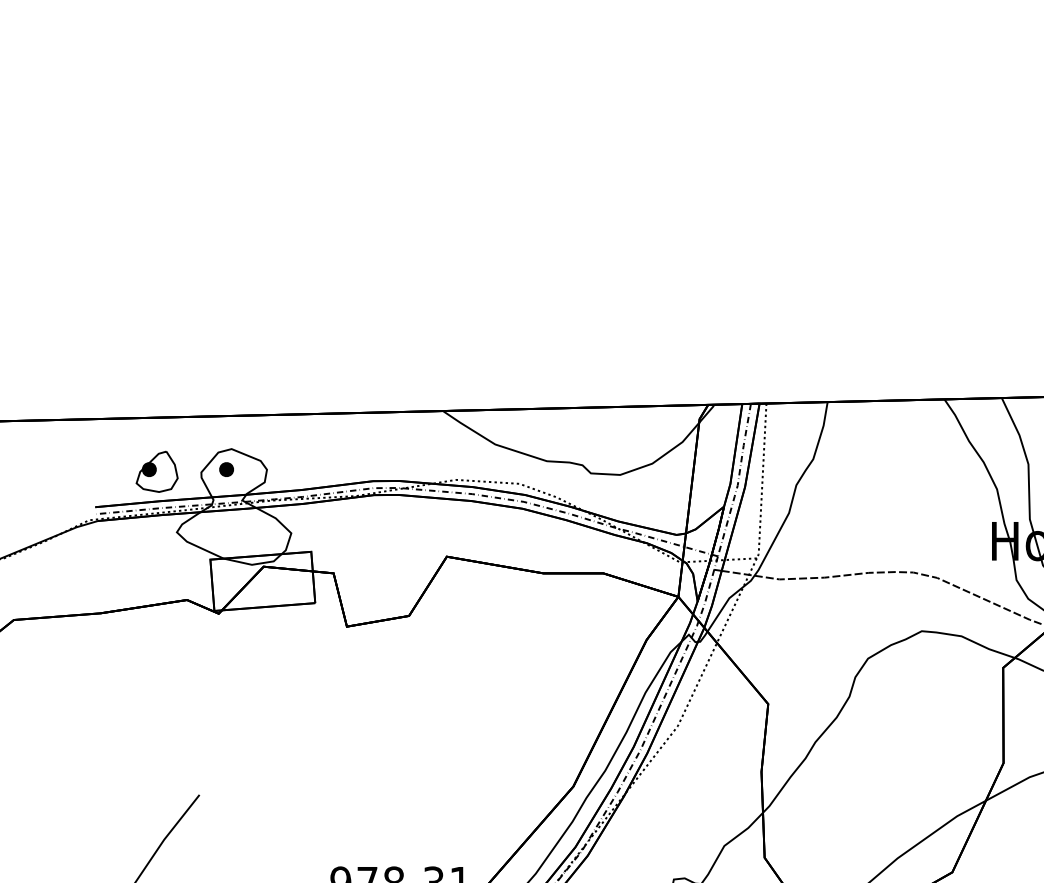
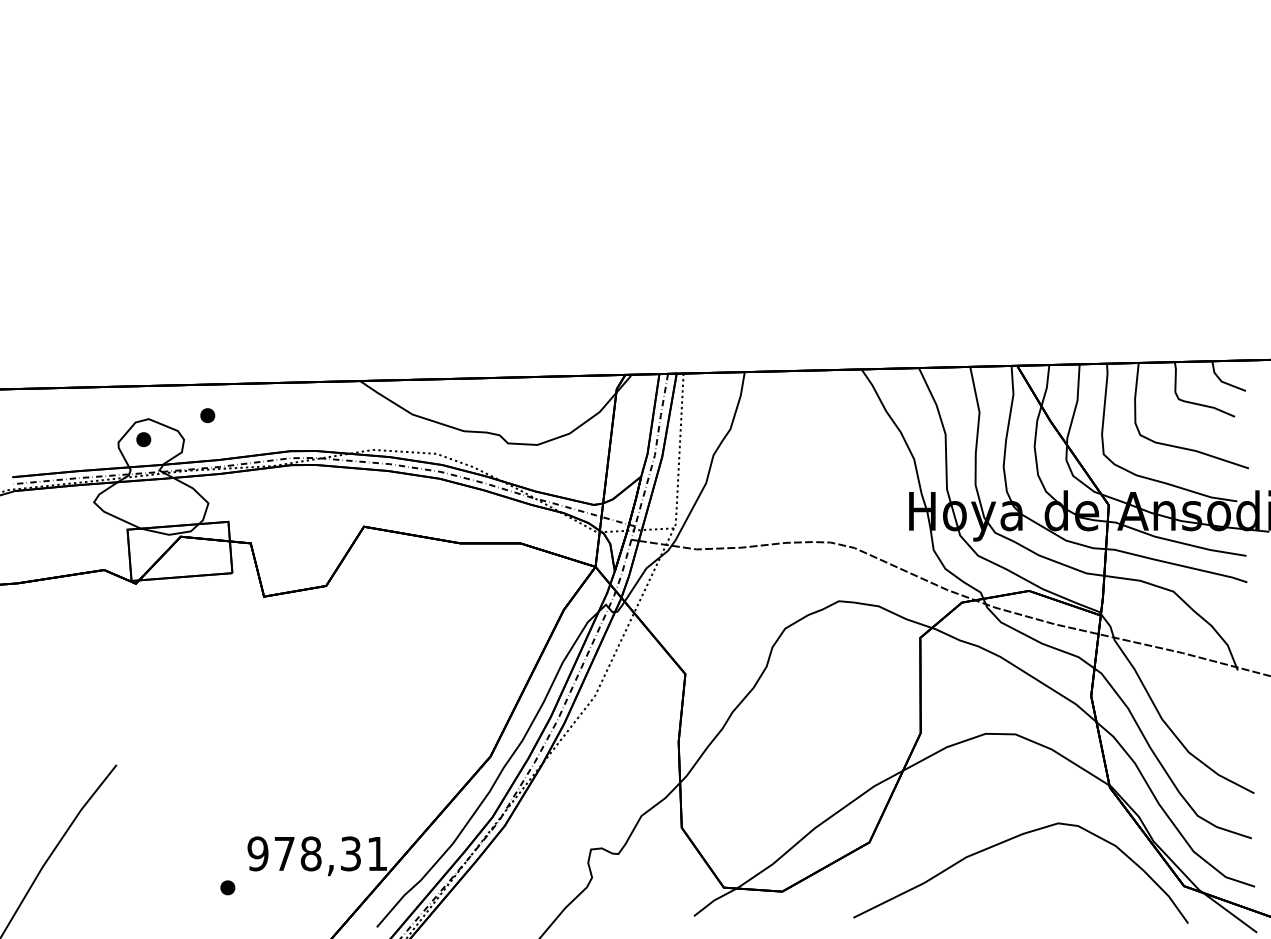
part: (290, 445) -> (207, 415), added
part: (156, 471) -> (73, 441), removed

